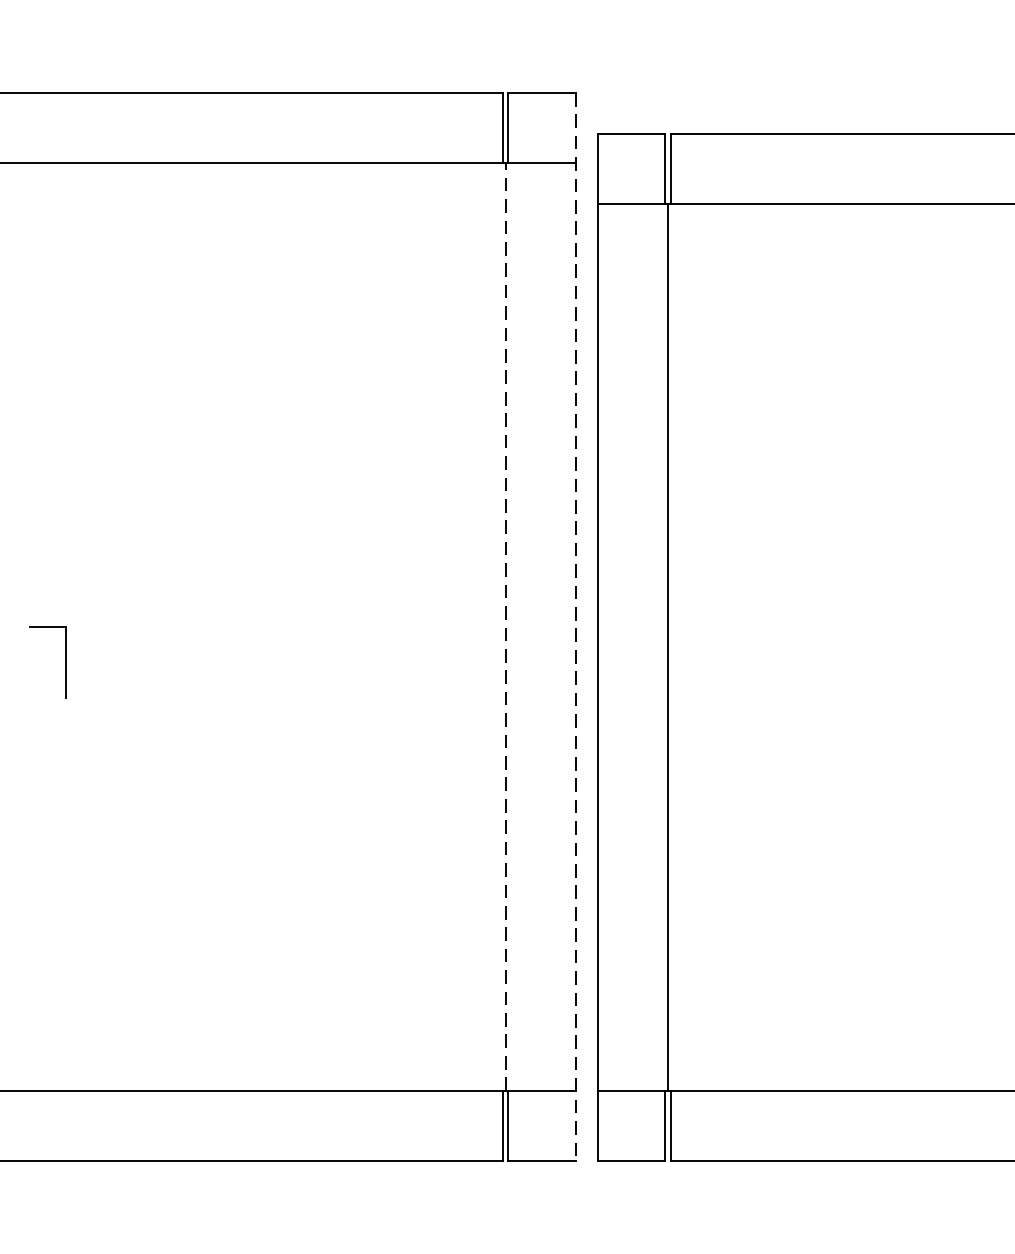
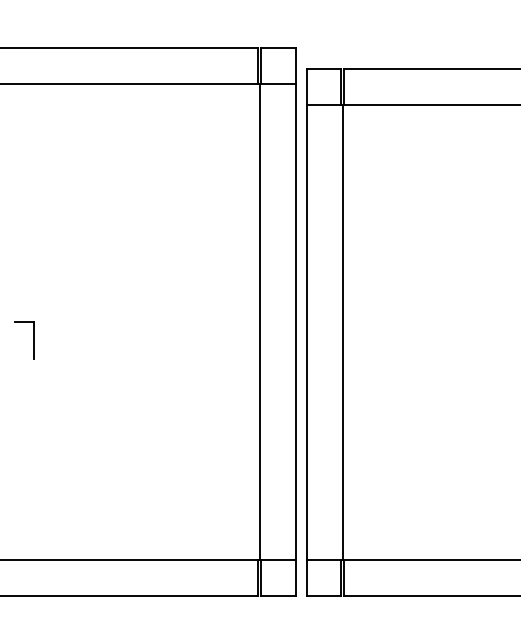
line: (505, 626) -> (259, 321), dashed -> solid
line: (575, 627) -> (295, 322), dashed -> solid

